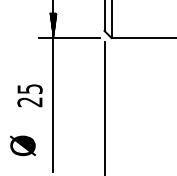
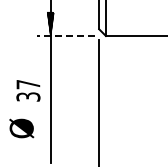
line: (69, 38) -> (65, 36), solid -> dashed
text: (30, 95) -> (28, 90), 25 -> 37
text: (22, 145) -> (21, 128), moved

